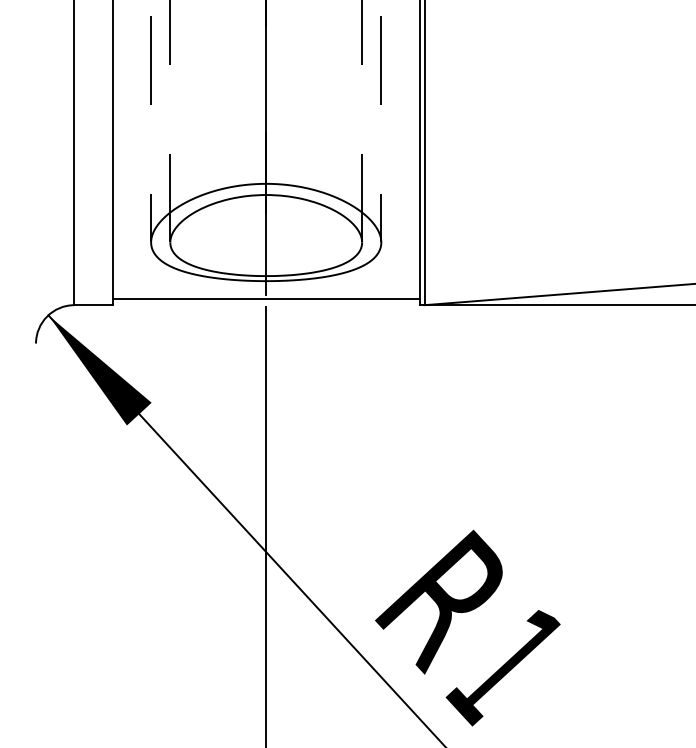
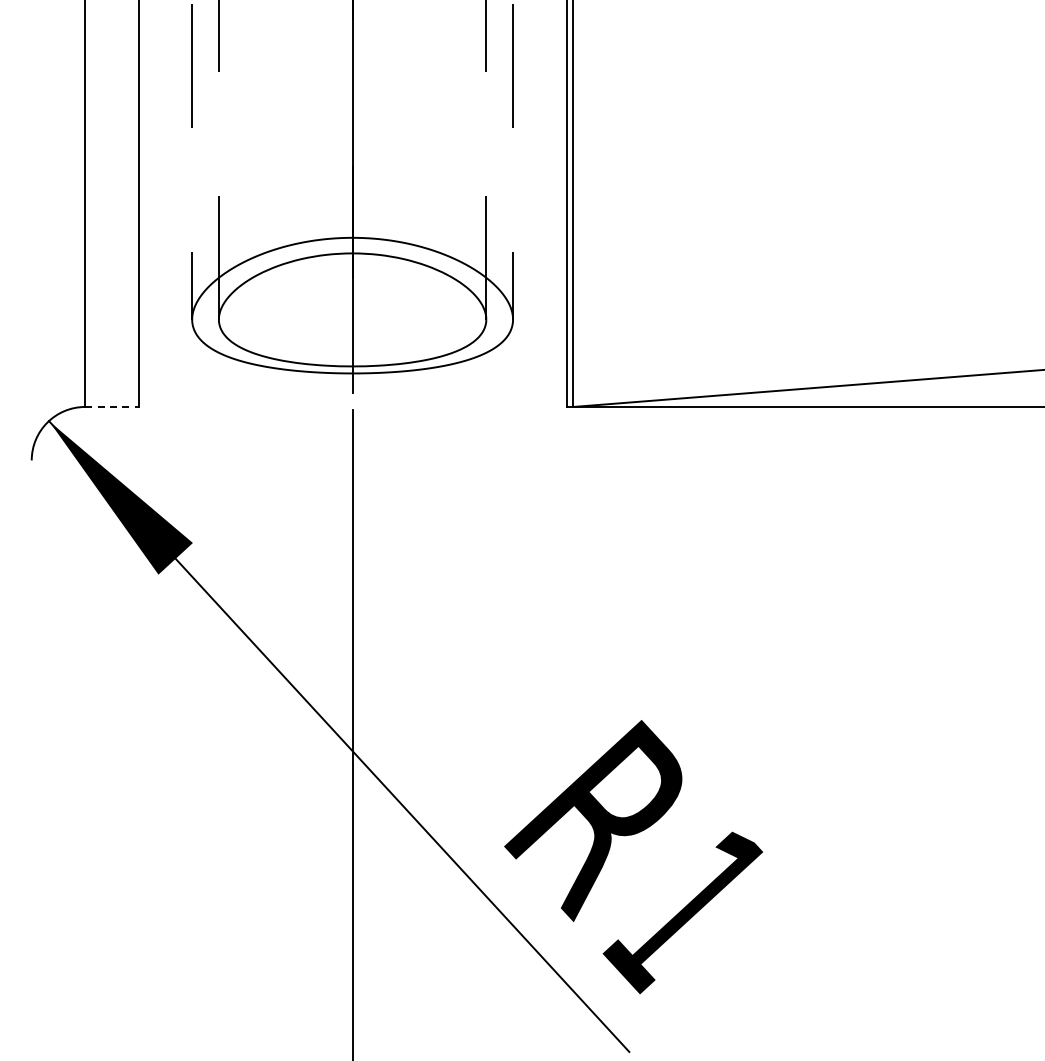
line: (266, 299) -> (352, 398), removed
line: (93, 304) -> (111, 406), solid -> dashed

